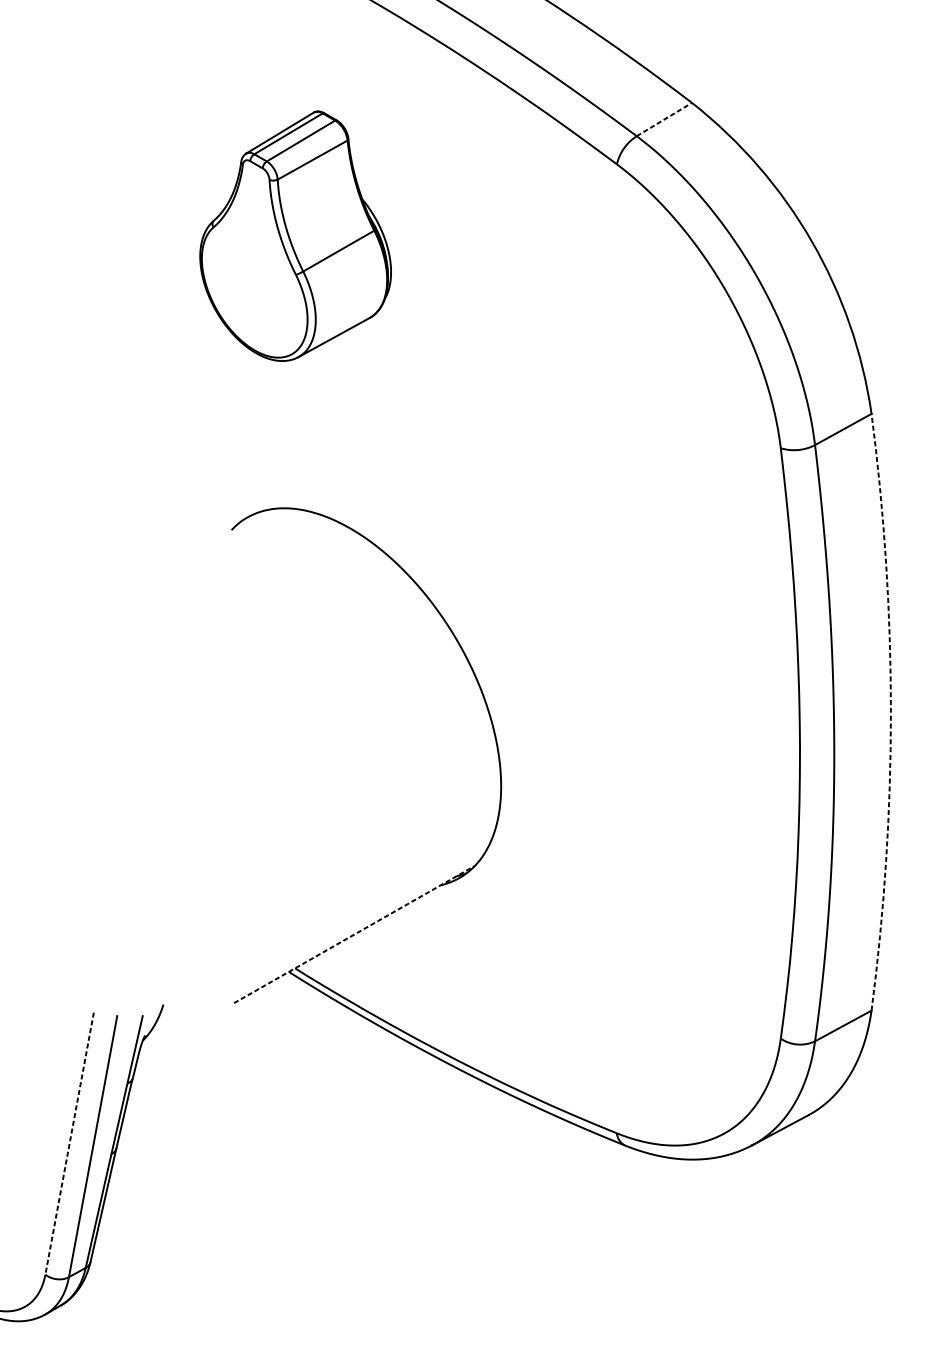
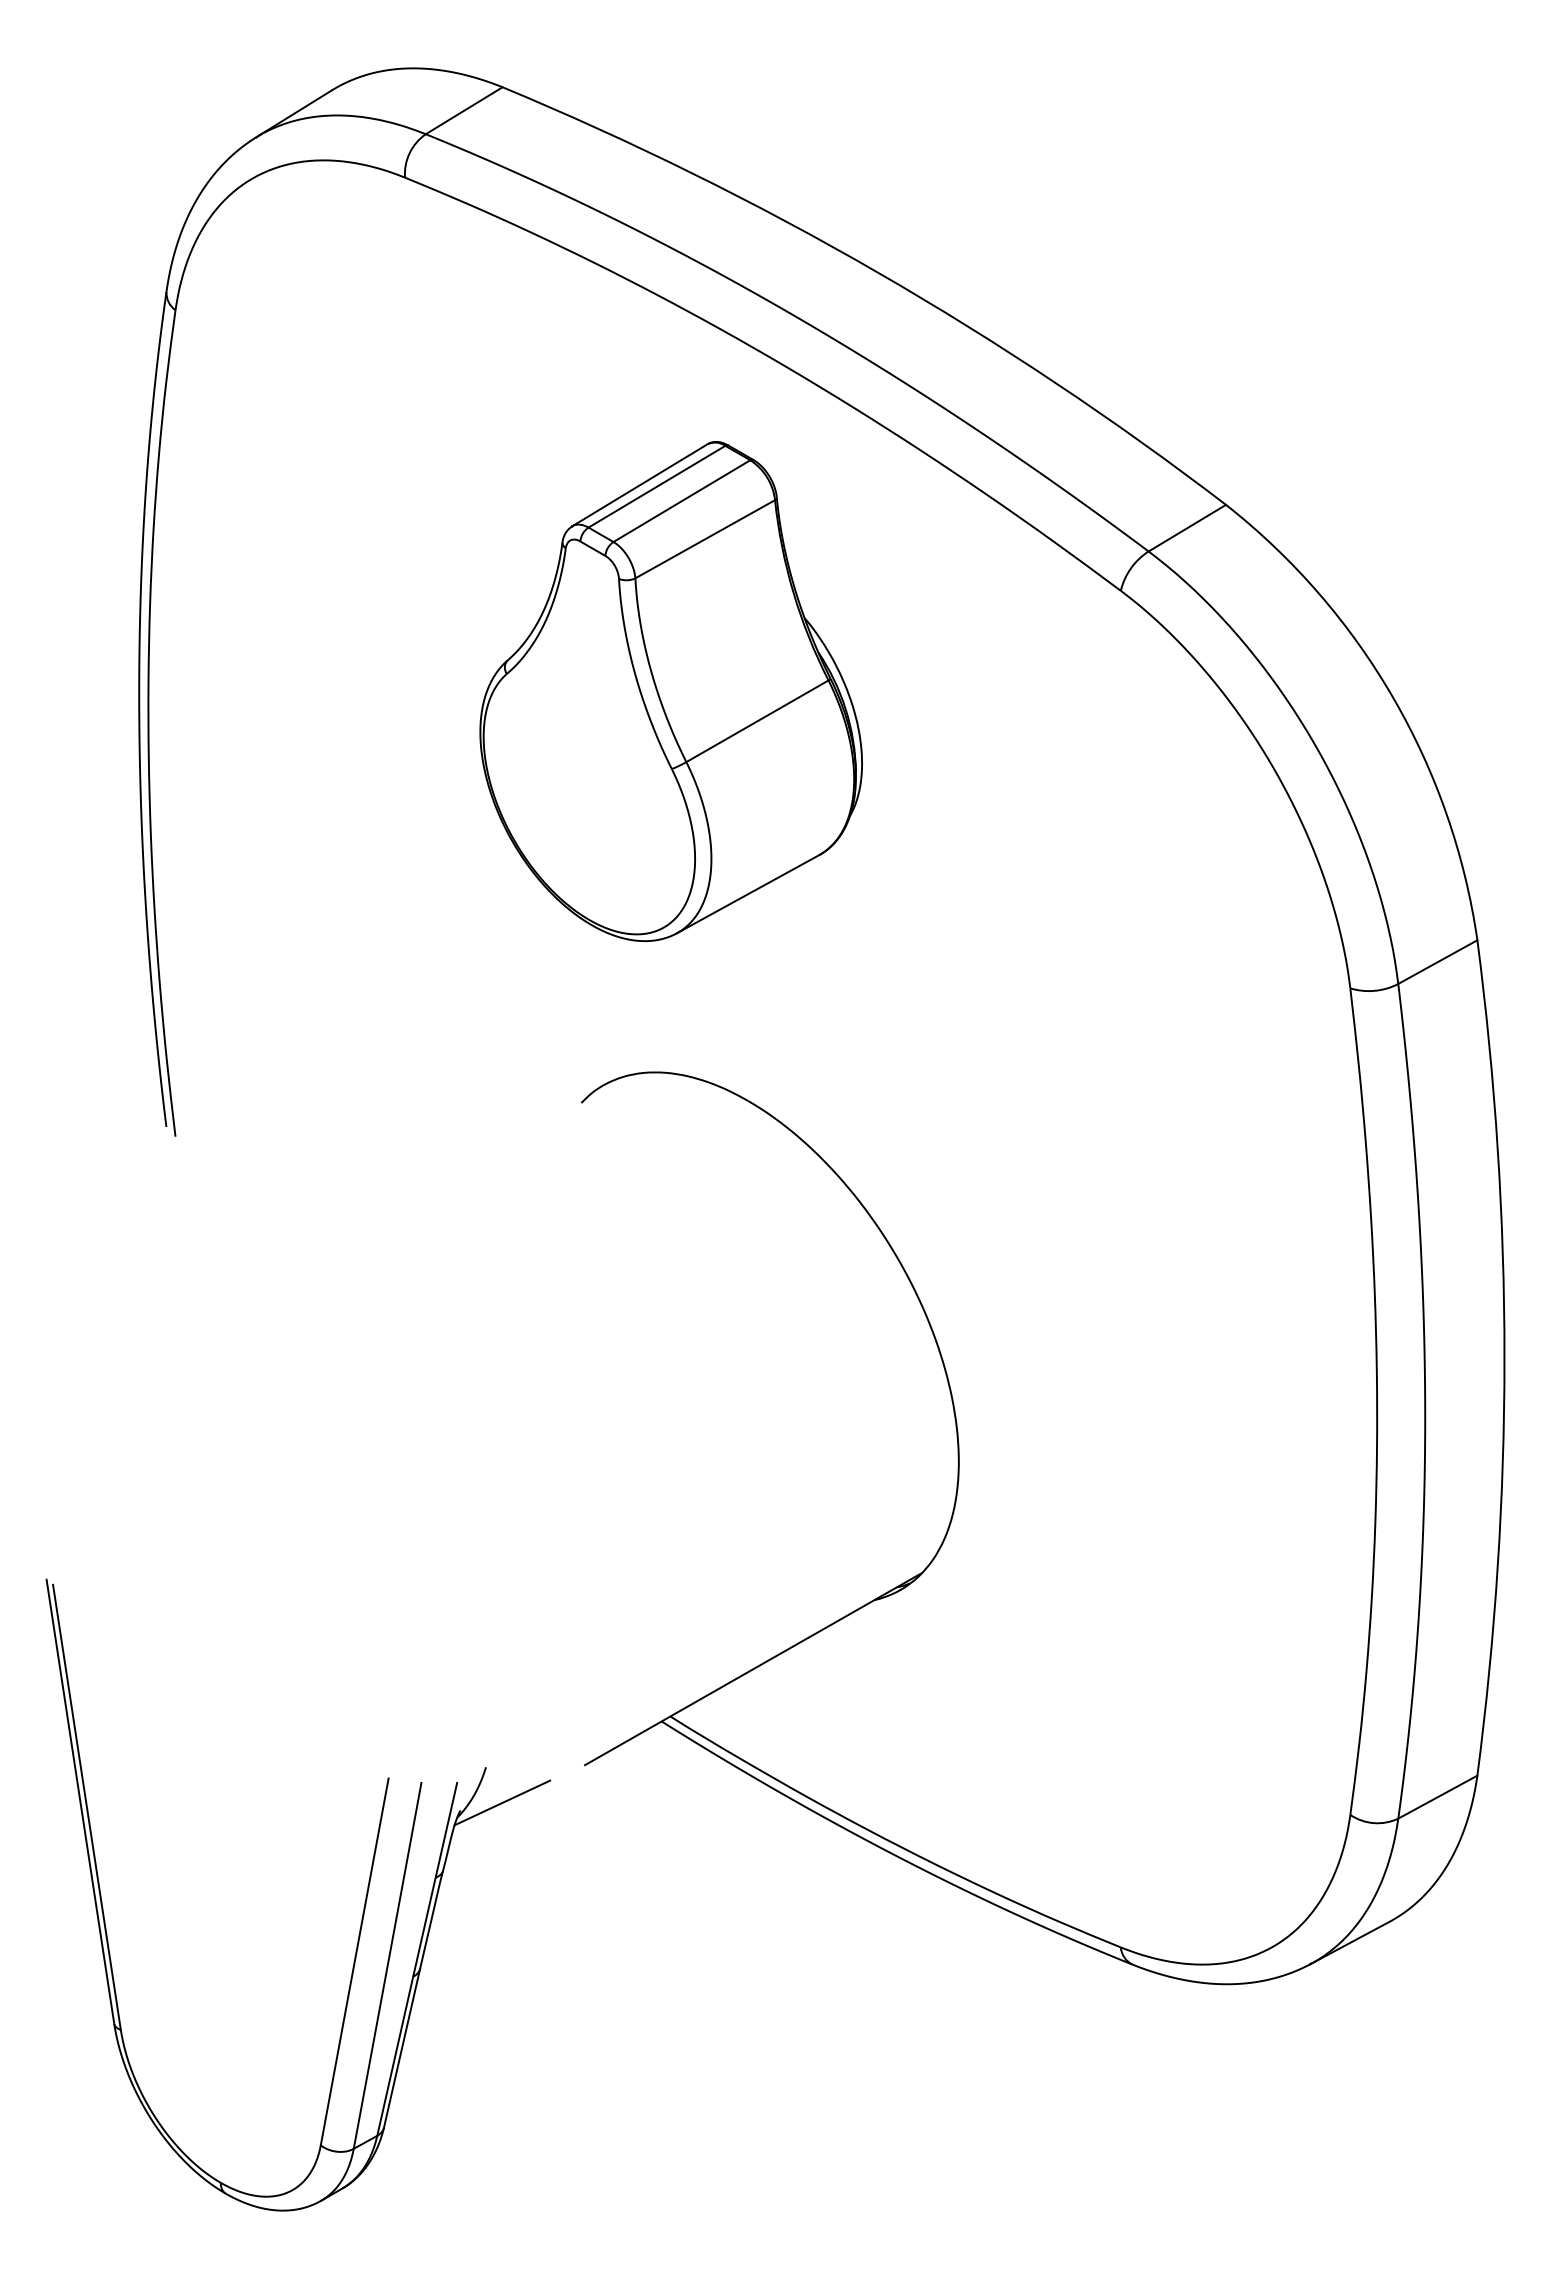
line: (664, 119) -> (1187, 527), dashed -> solid
part: (295, 236) -> (670, 691), size x1.43
arc: (890, 711) -> (1504, 1357), dashed -> solid
line: (354, 934) -> (753, 1669), dashed -> solid
line: (175, 1029) -> (502, 1802), added
line: (69, 1143) -> (354, 1961), dashed -> solid

